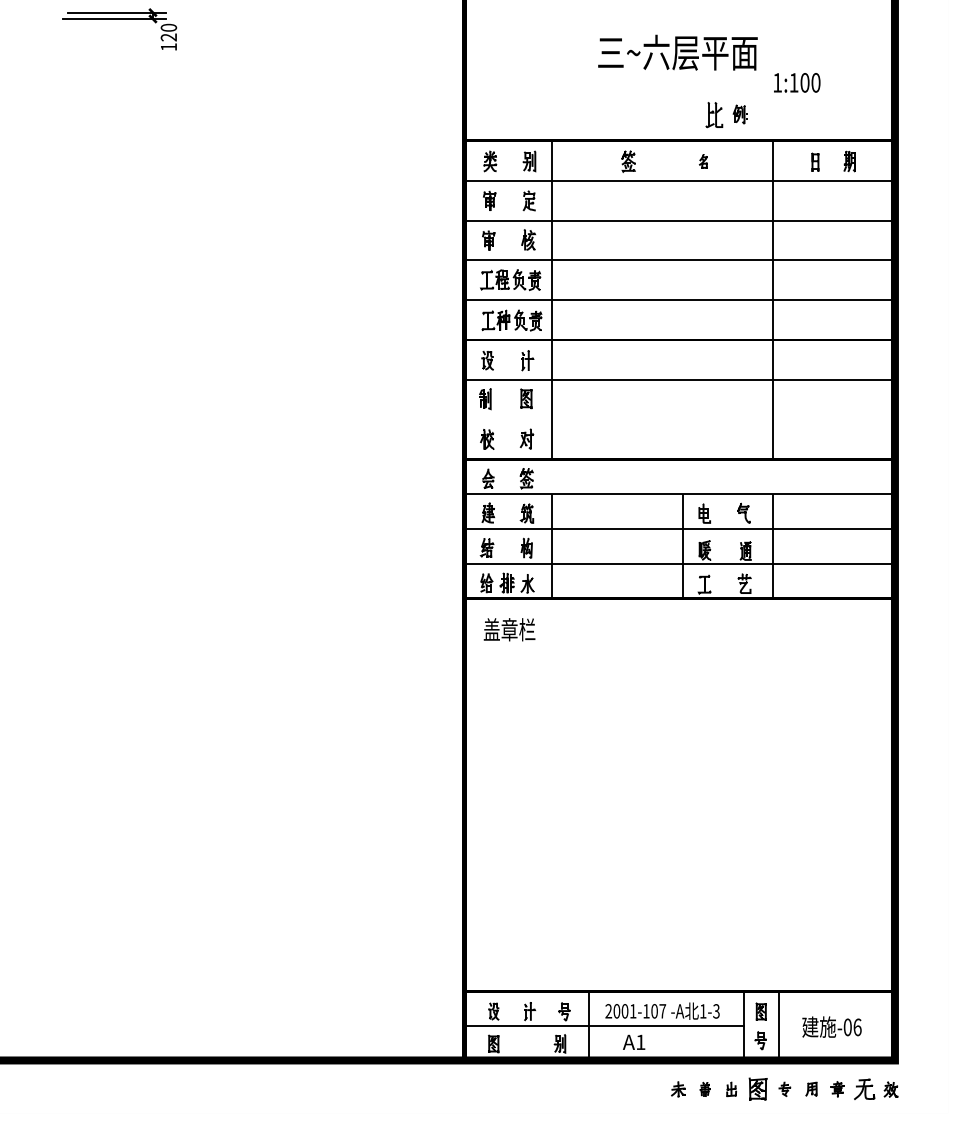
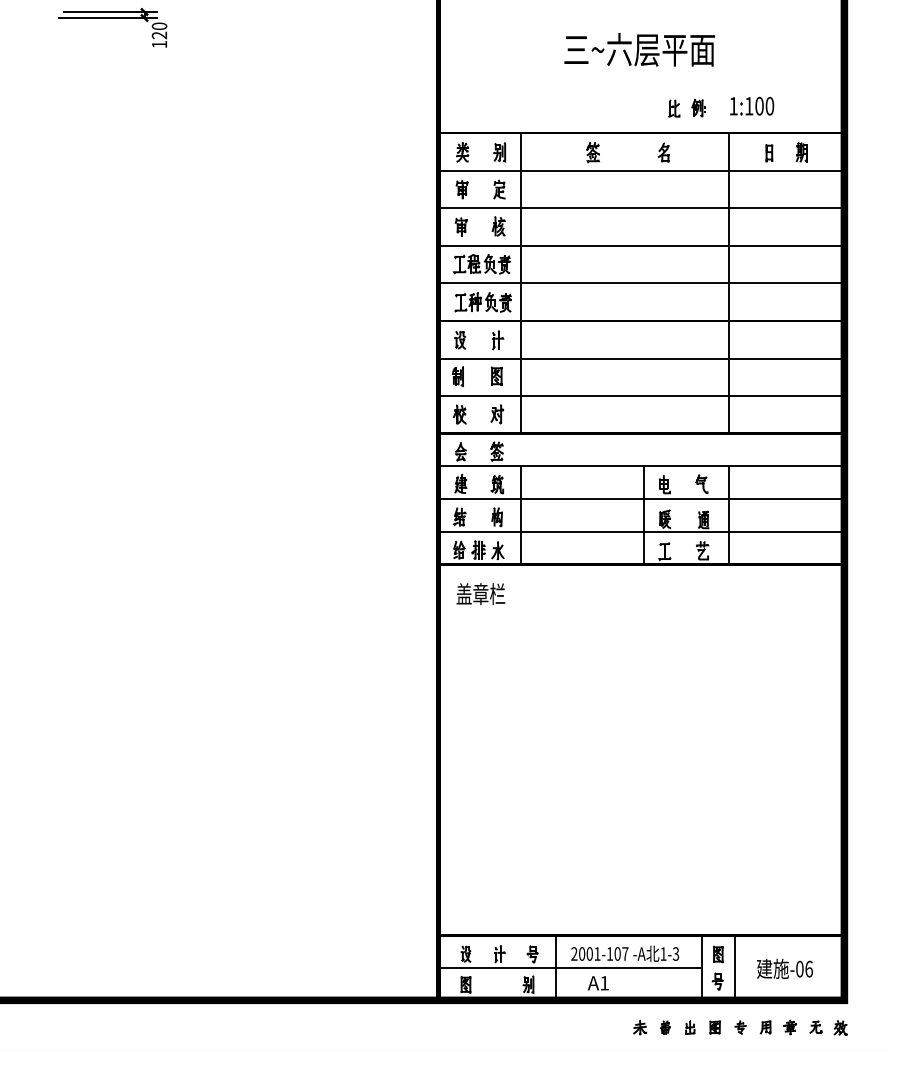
text: (797, 82) -> (752, 105), moved
part: (714, 114) -> (674, 108), size x0.71
part: (703, 161) -> (663, 152), size x1.43
line: (679, 420) -> (641, 396), added
part: (864, 1088) -> (815, 1026), size x0.62
part: (757, 1089) -> (714, 1027), size x0.62

